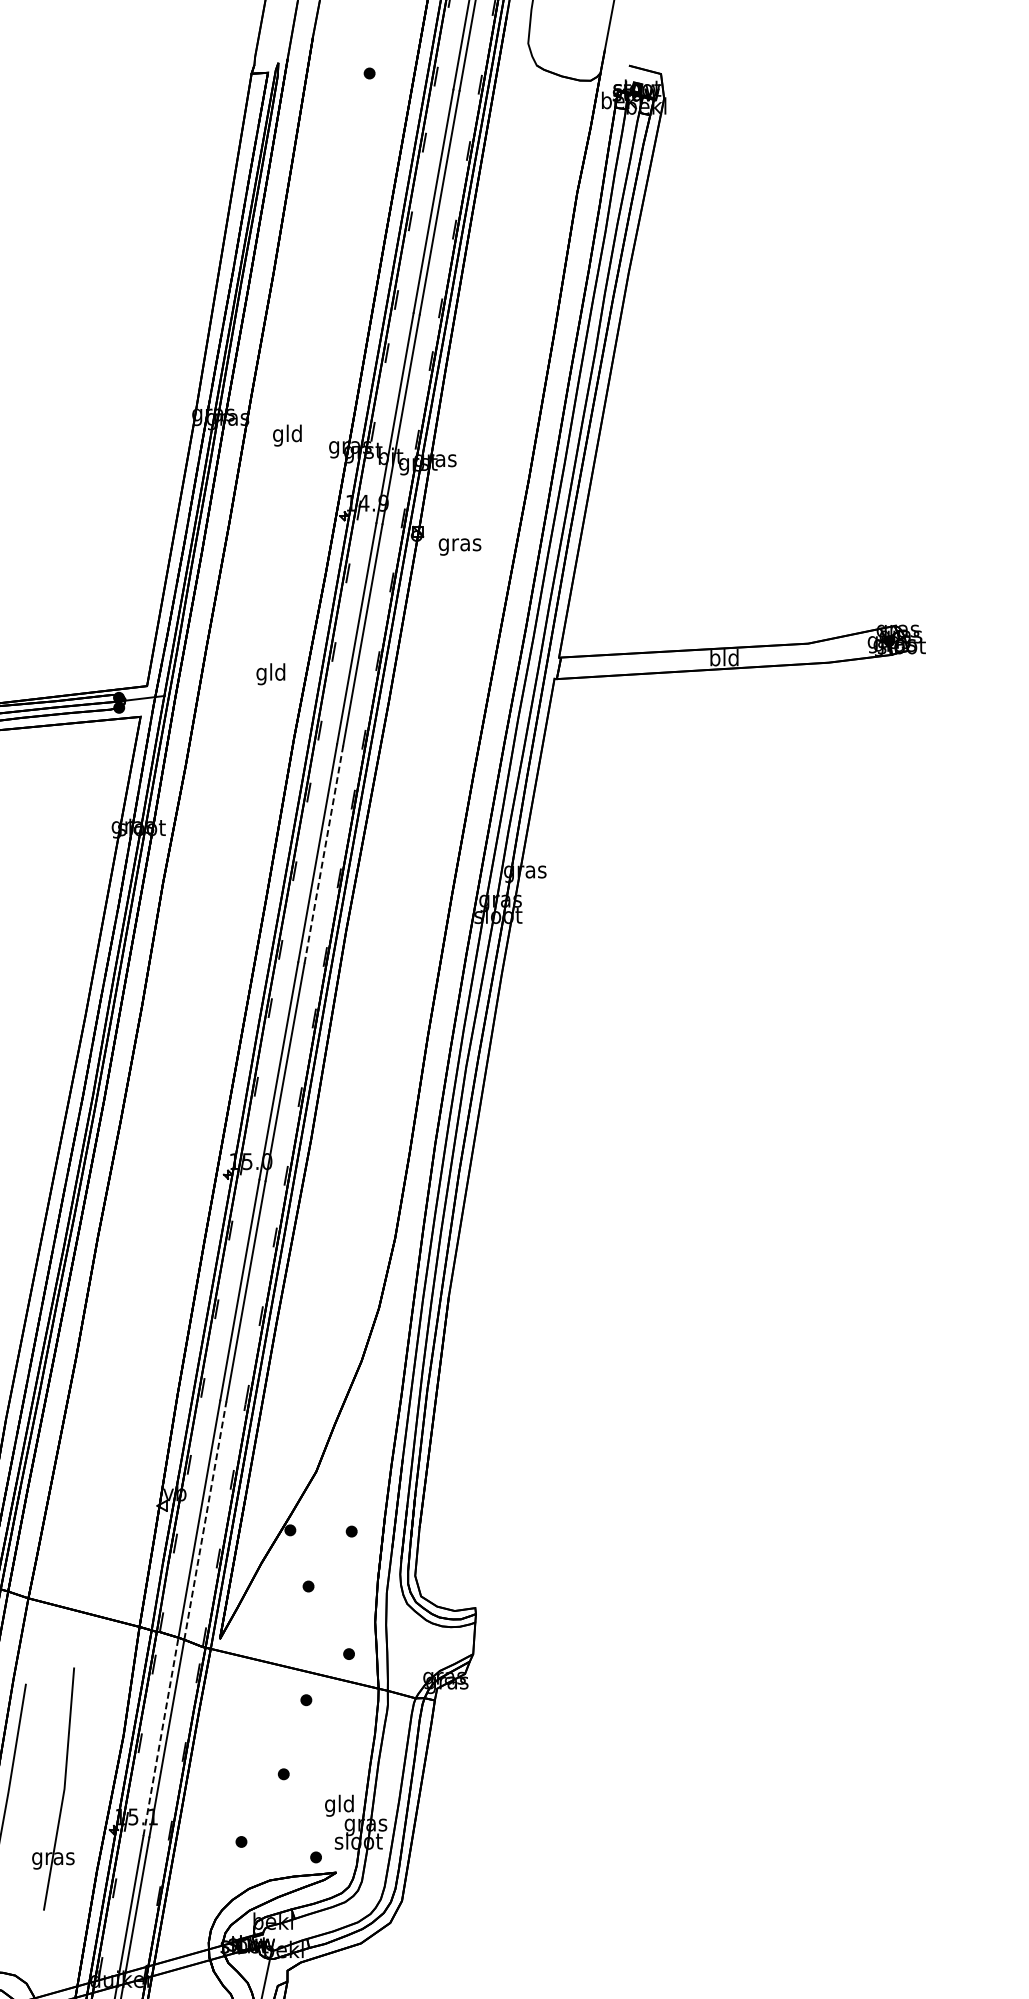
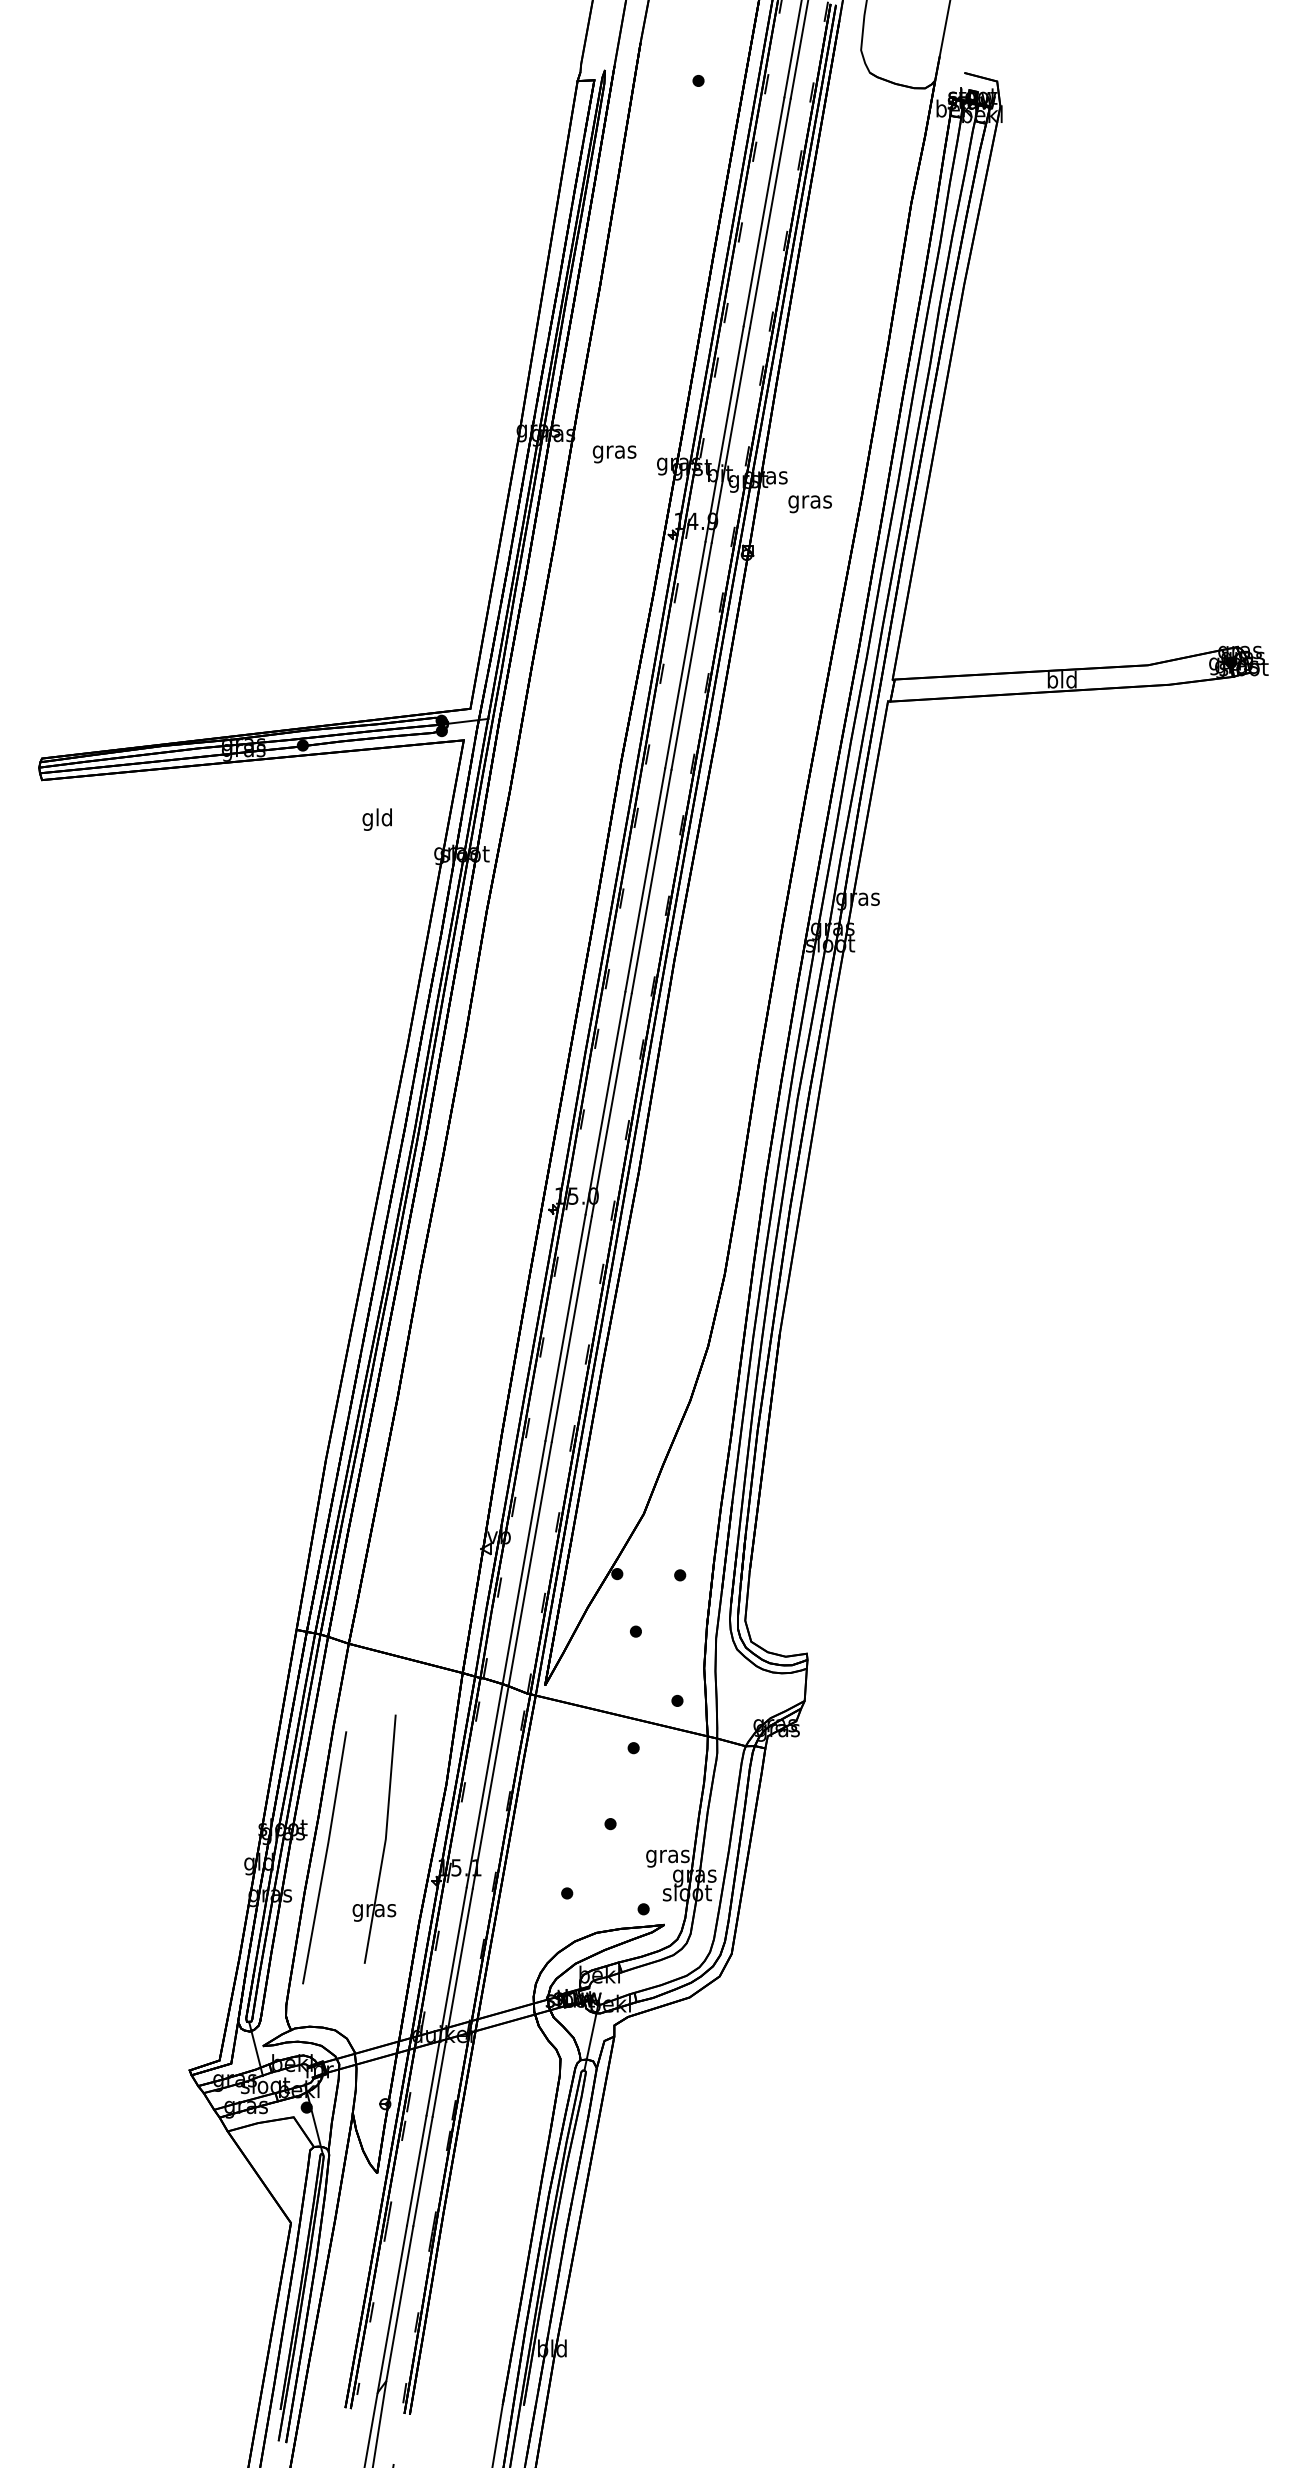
text: (287, 435) -> (614, 451), gld -> gras
text: (459, 547) -> (809, 504), moved
text: (270, 674) -> (376, 819), moved
line: (323, 854) -> (651, 881), dashed -> solid
line: (205, 1521) -> (530, 1564), dashed -> solid
line: (160, 1736) -> (484, 1785), dashed -> solid
text: (339, 1805) -> (667, 1856), gld -> gras

